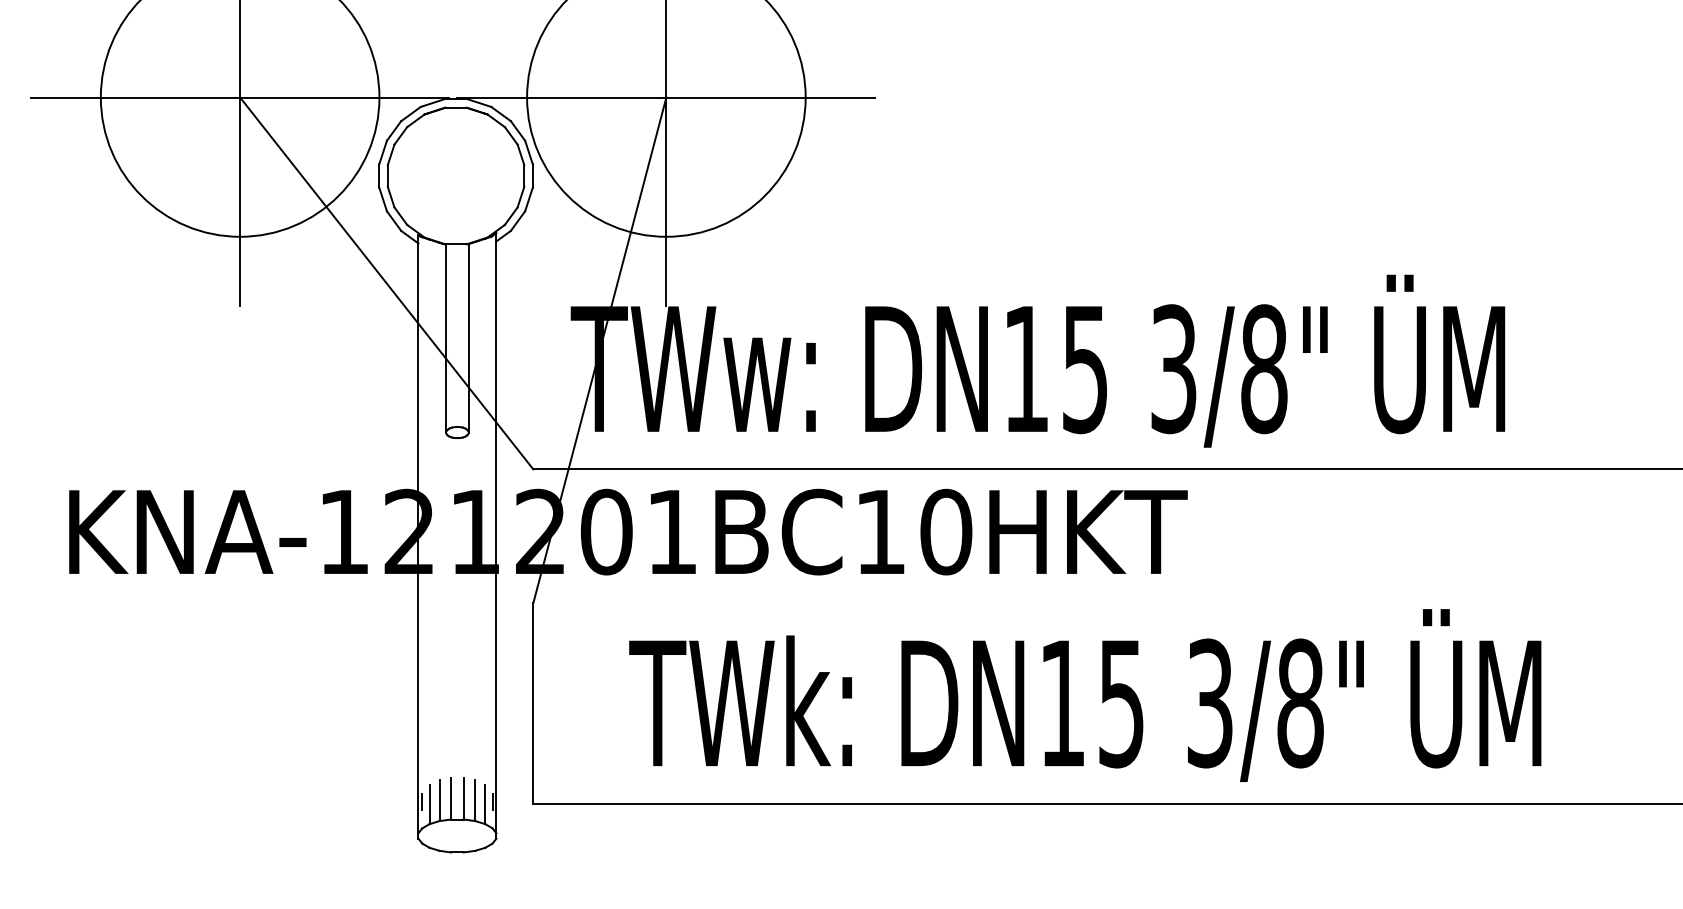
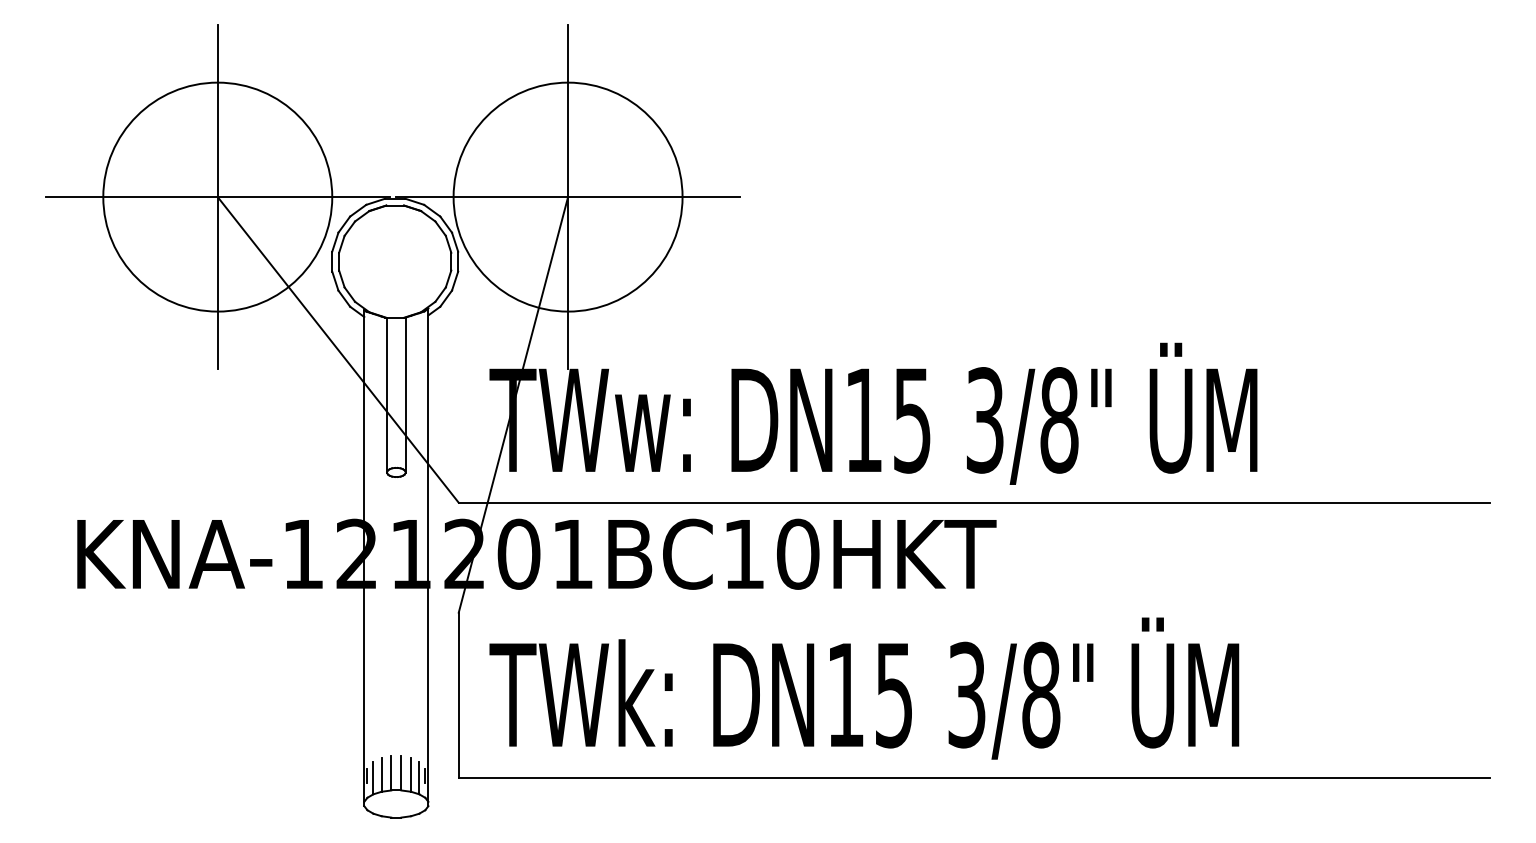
text: (1085, 695) -> (864, 688), moved

